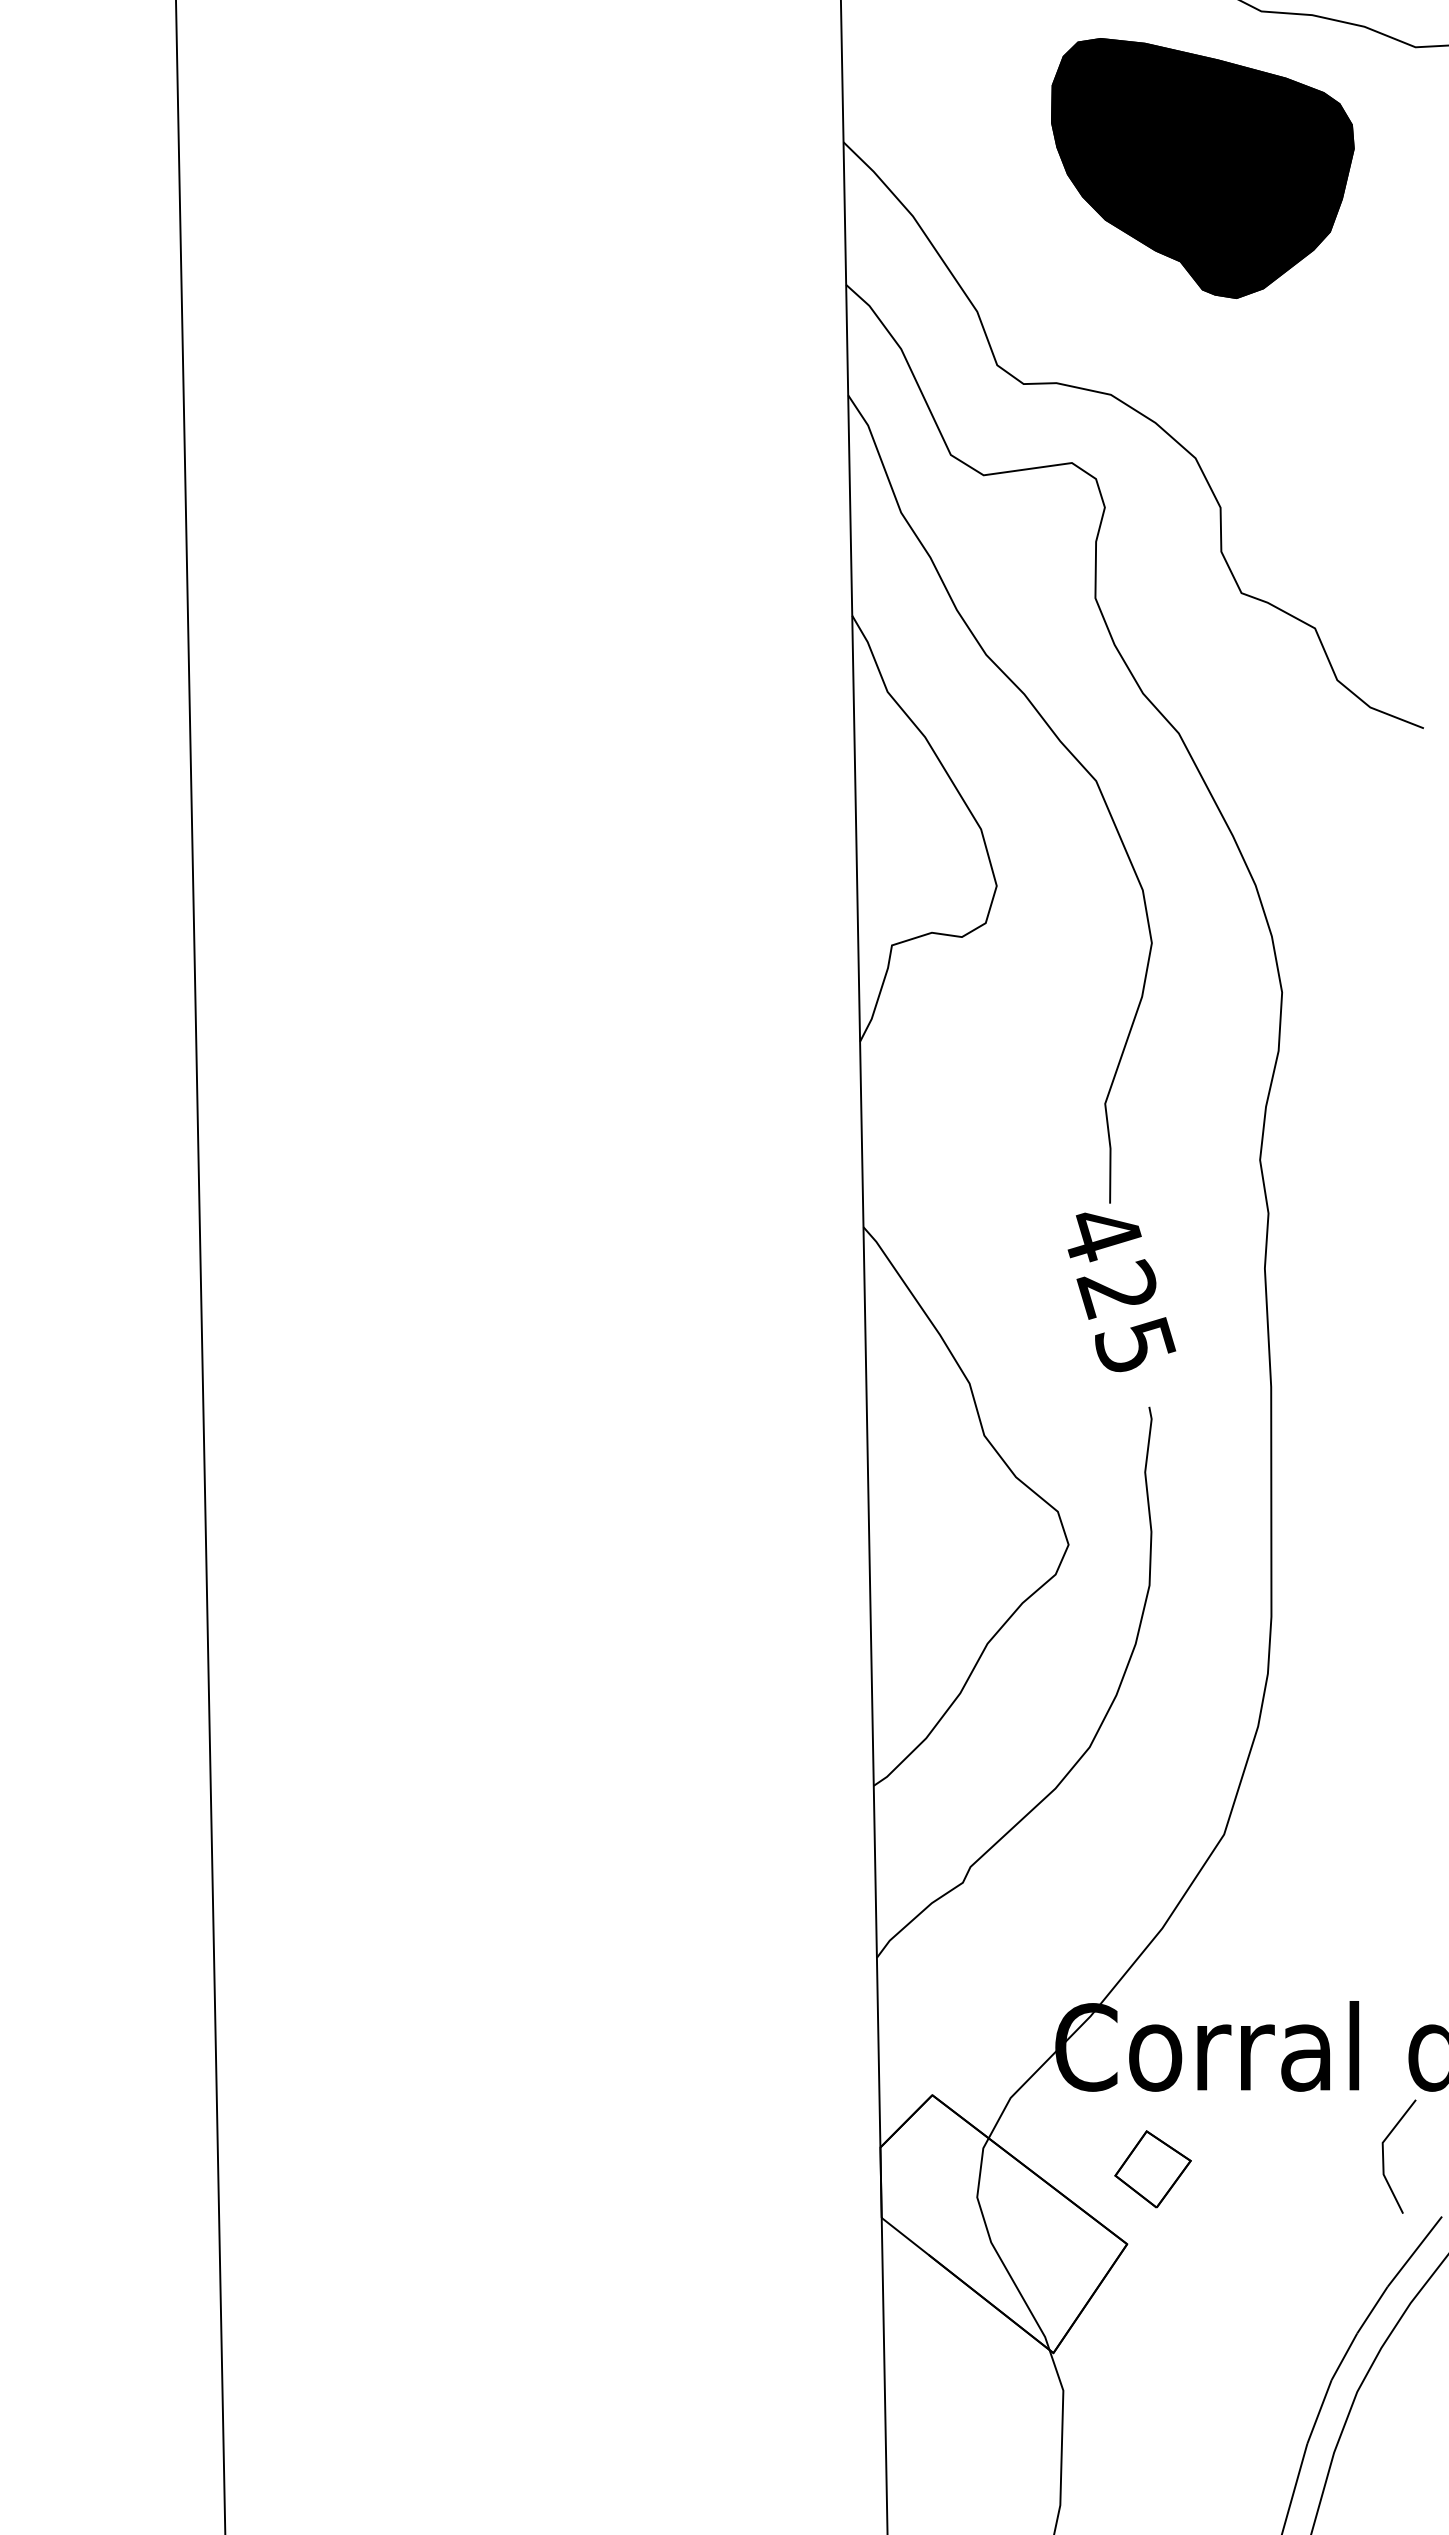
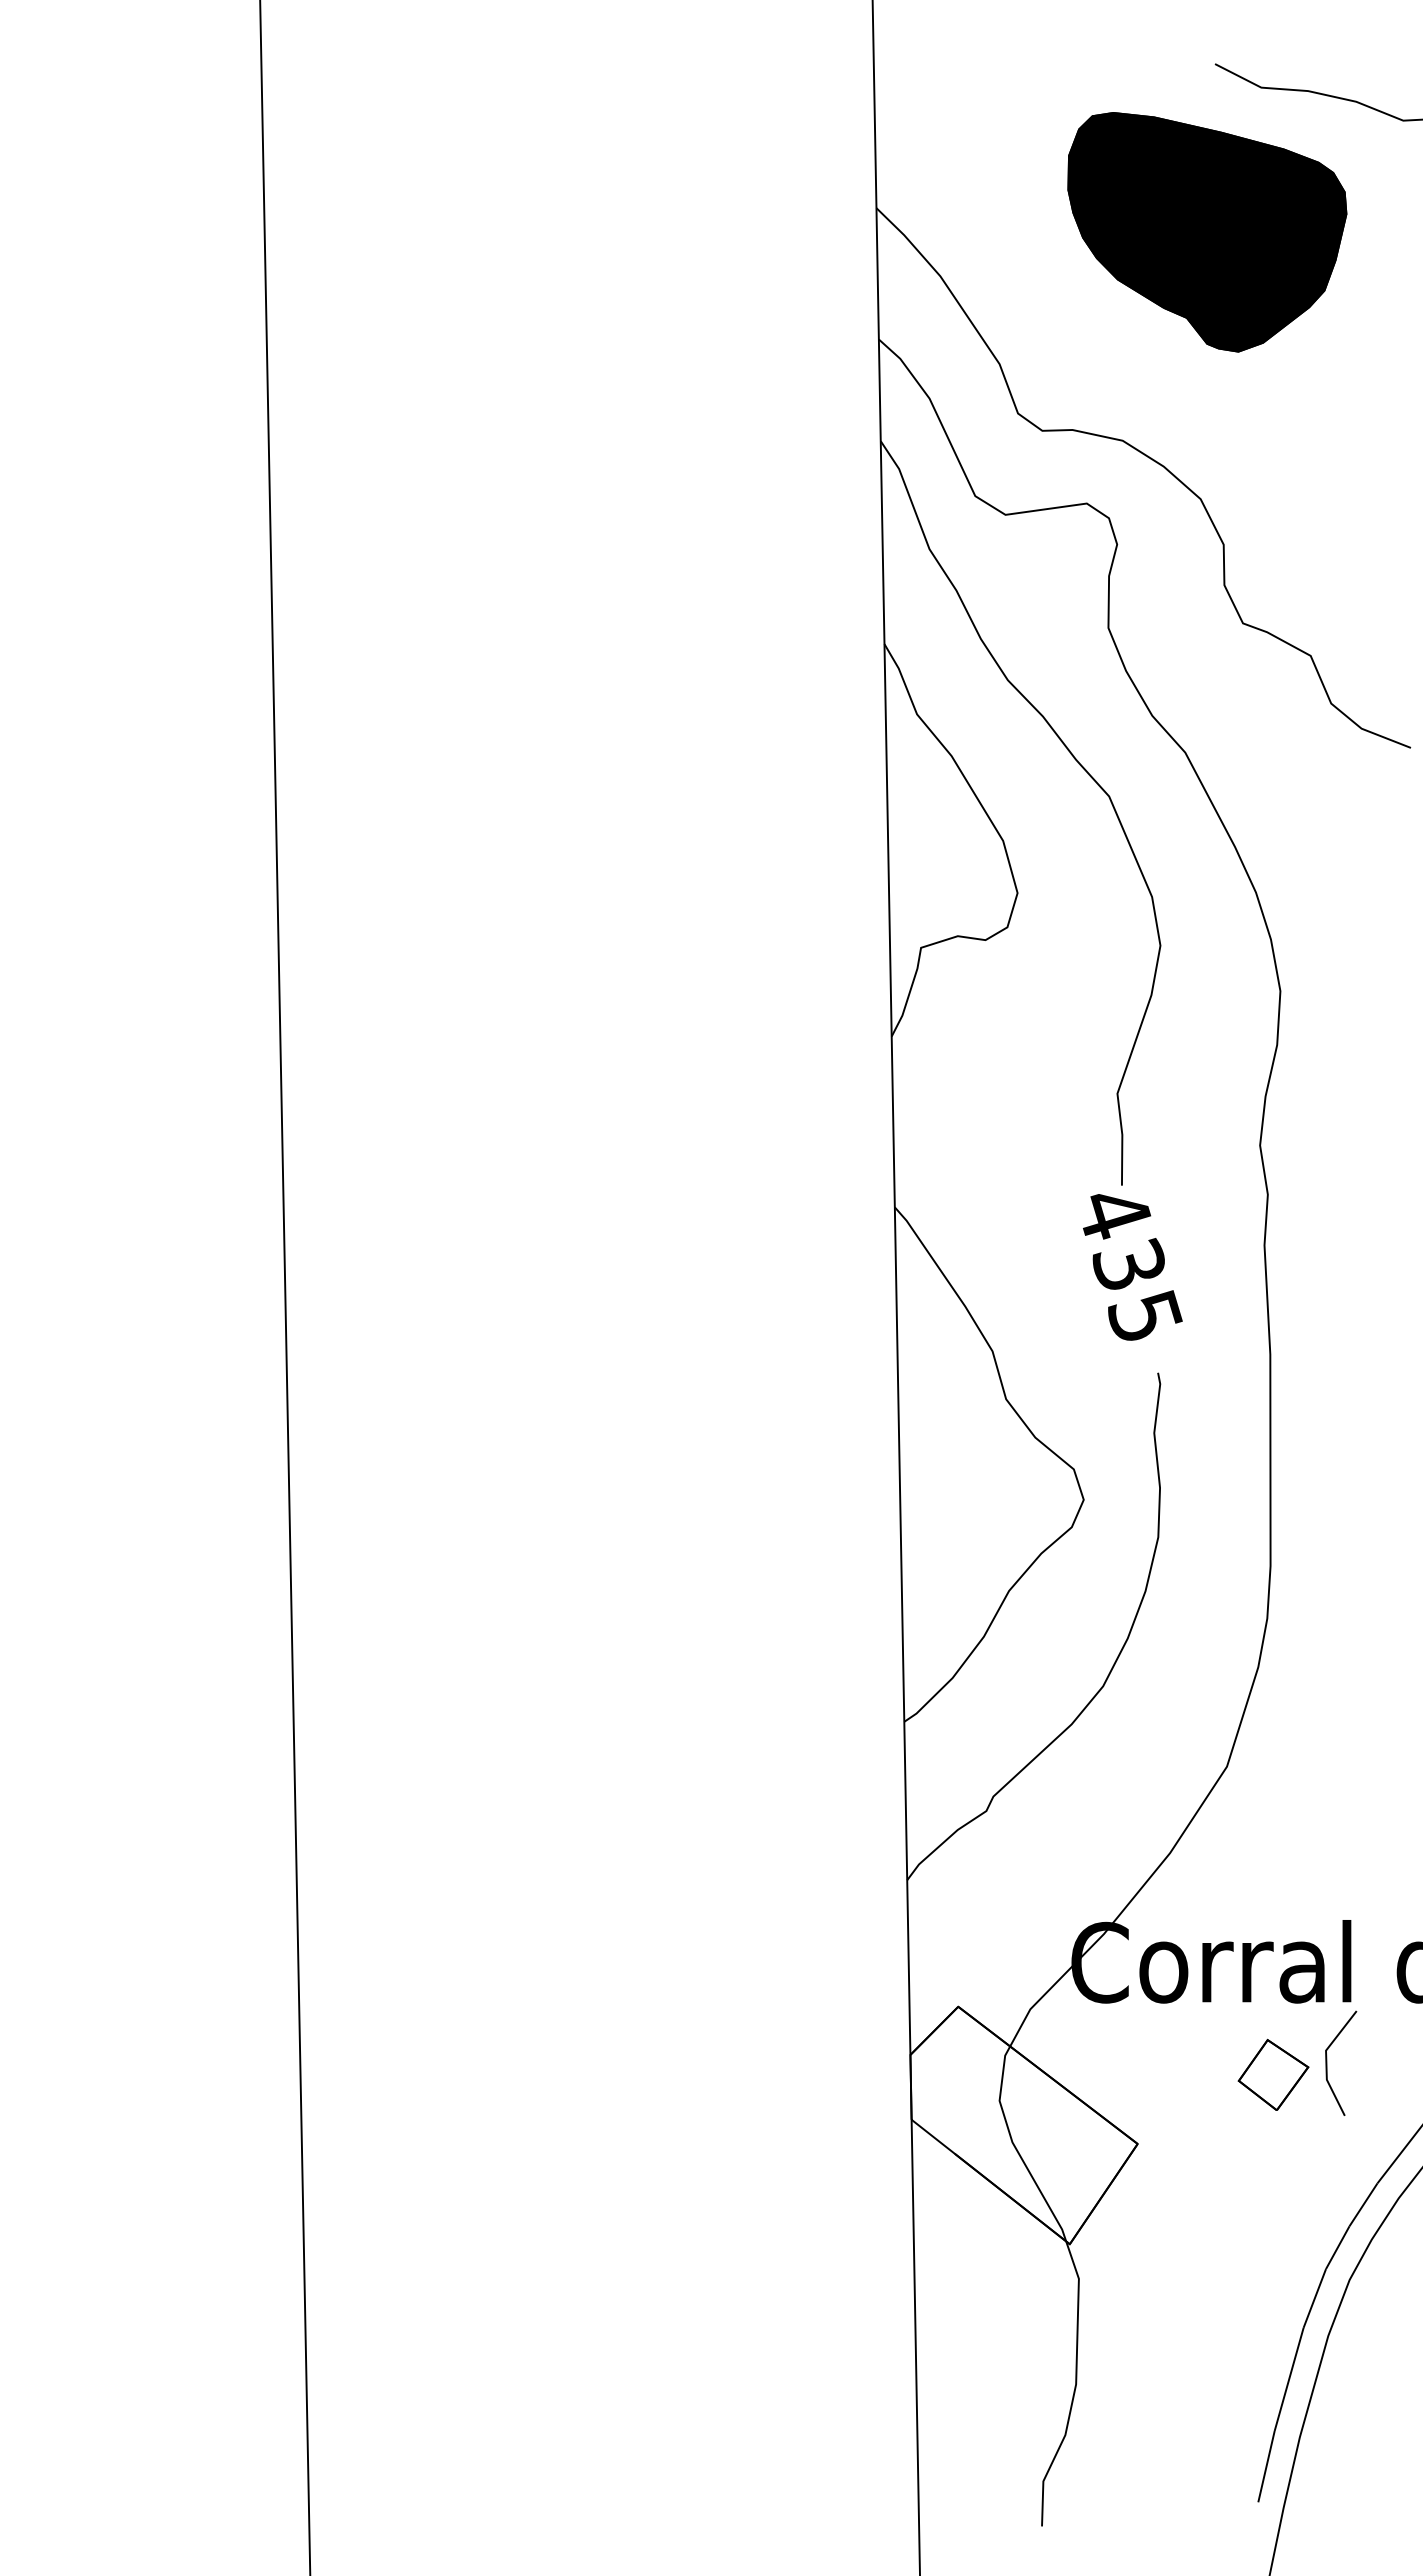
text: (1116, 1289) -> (1127, 1264), 425 -> 435
line: (1384, 2155) -> (1327, 2062), moved
part: (1153, 2168) -> (1273, 2074), moved

